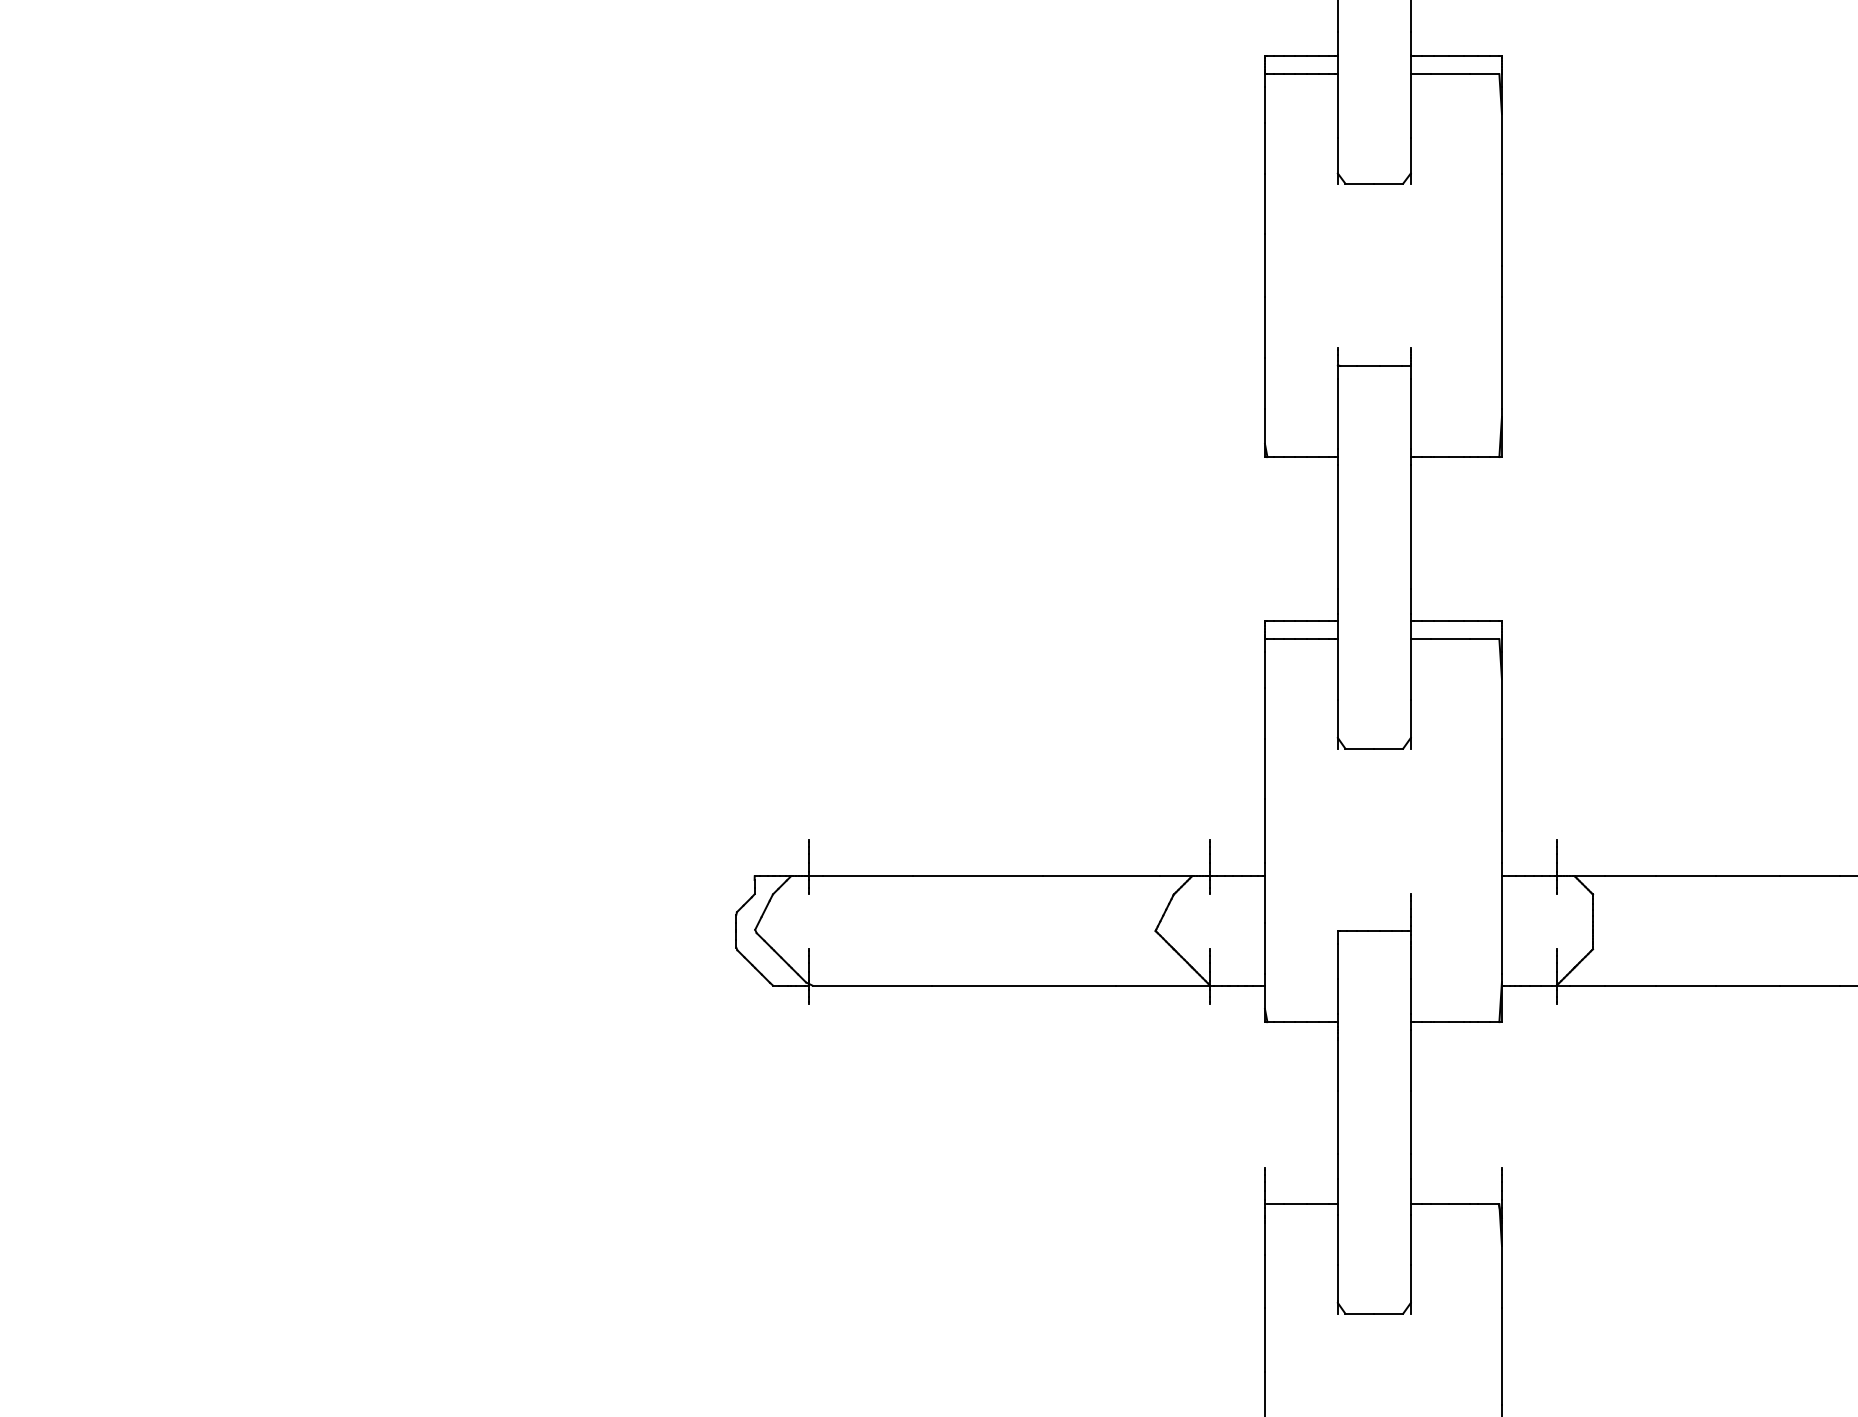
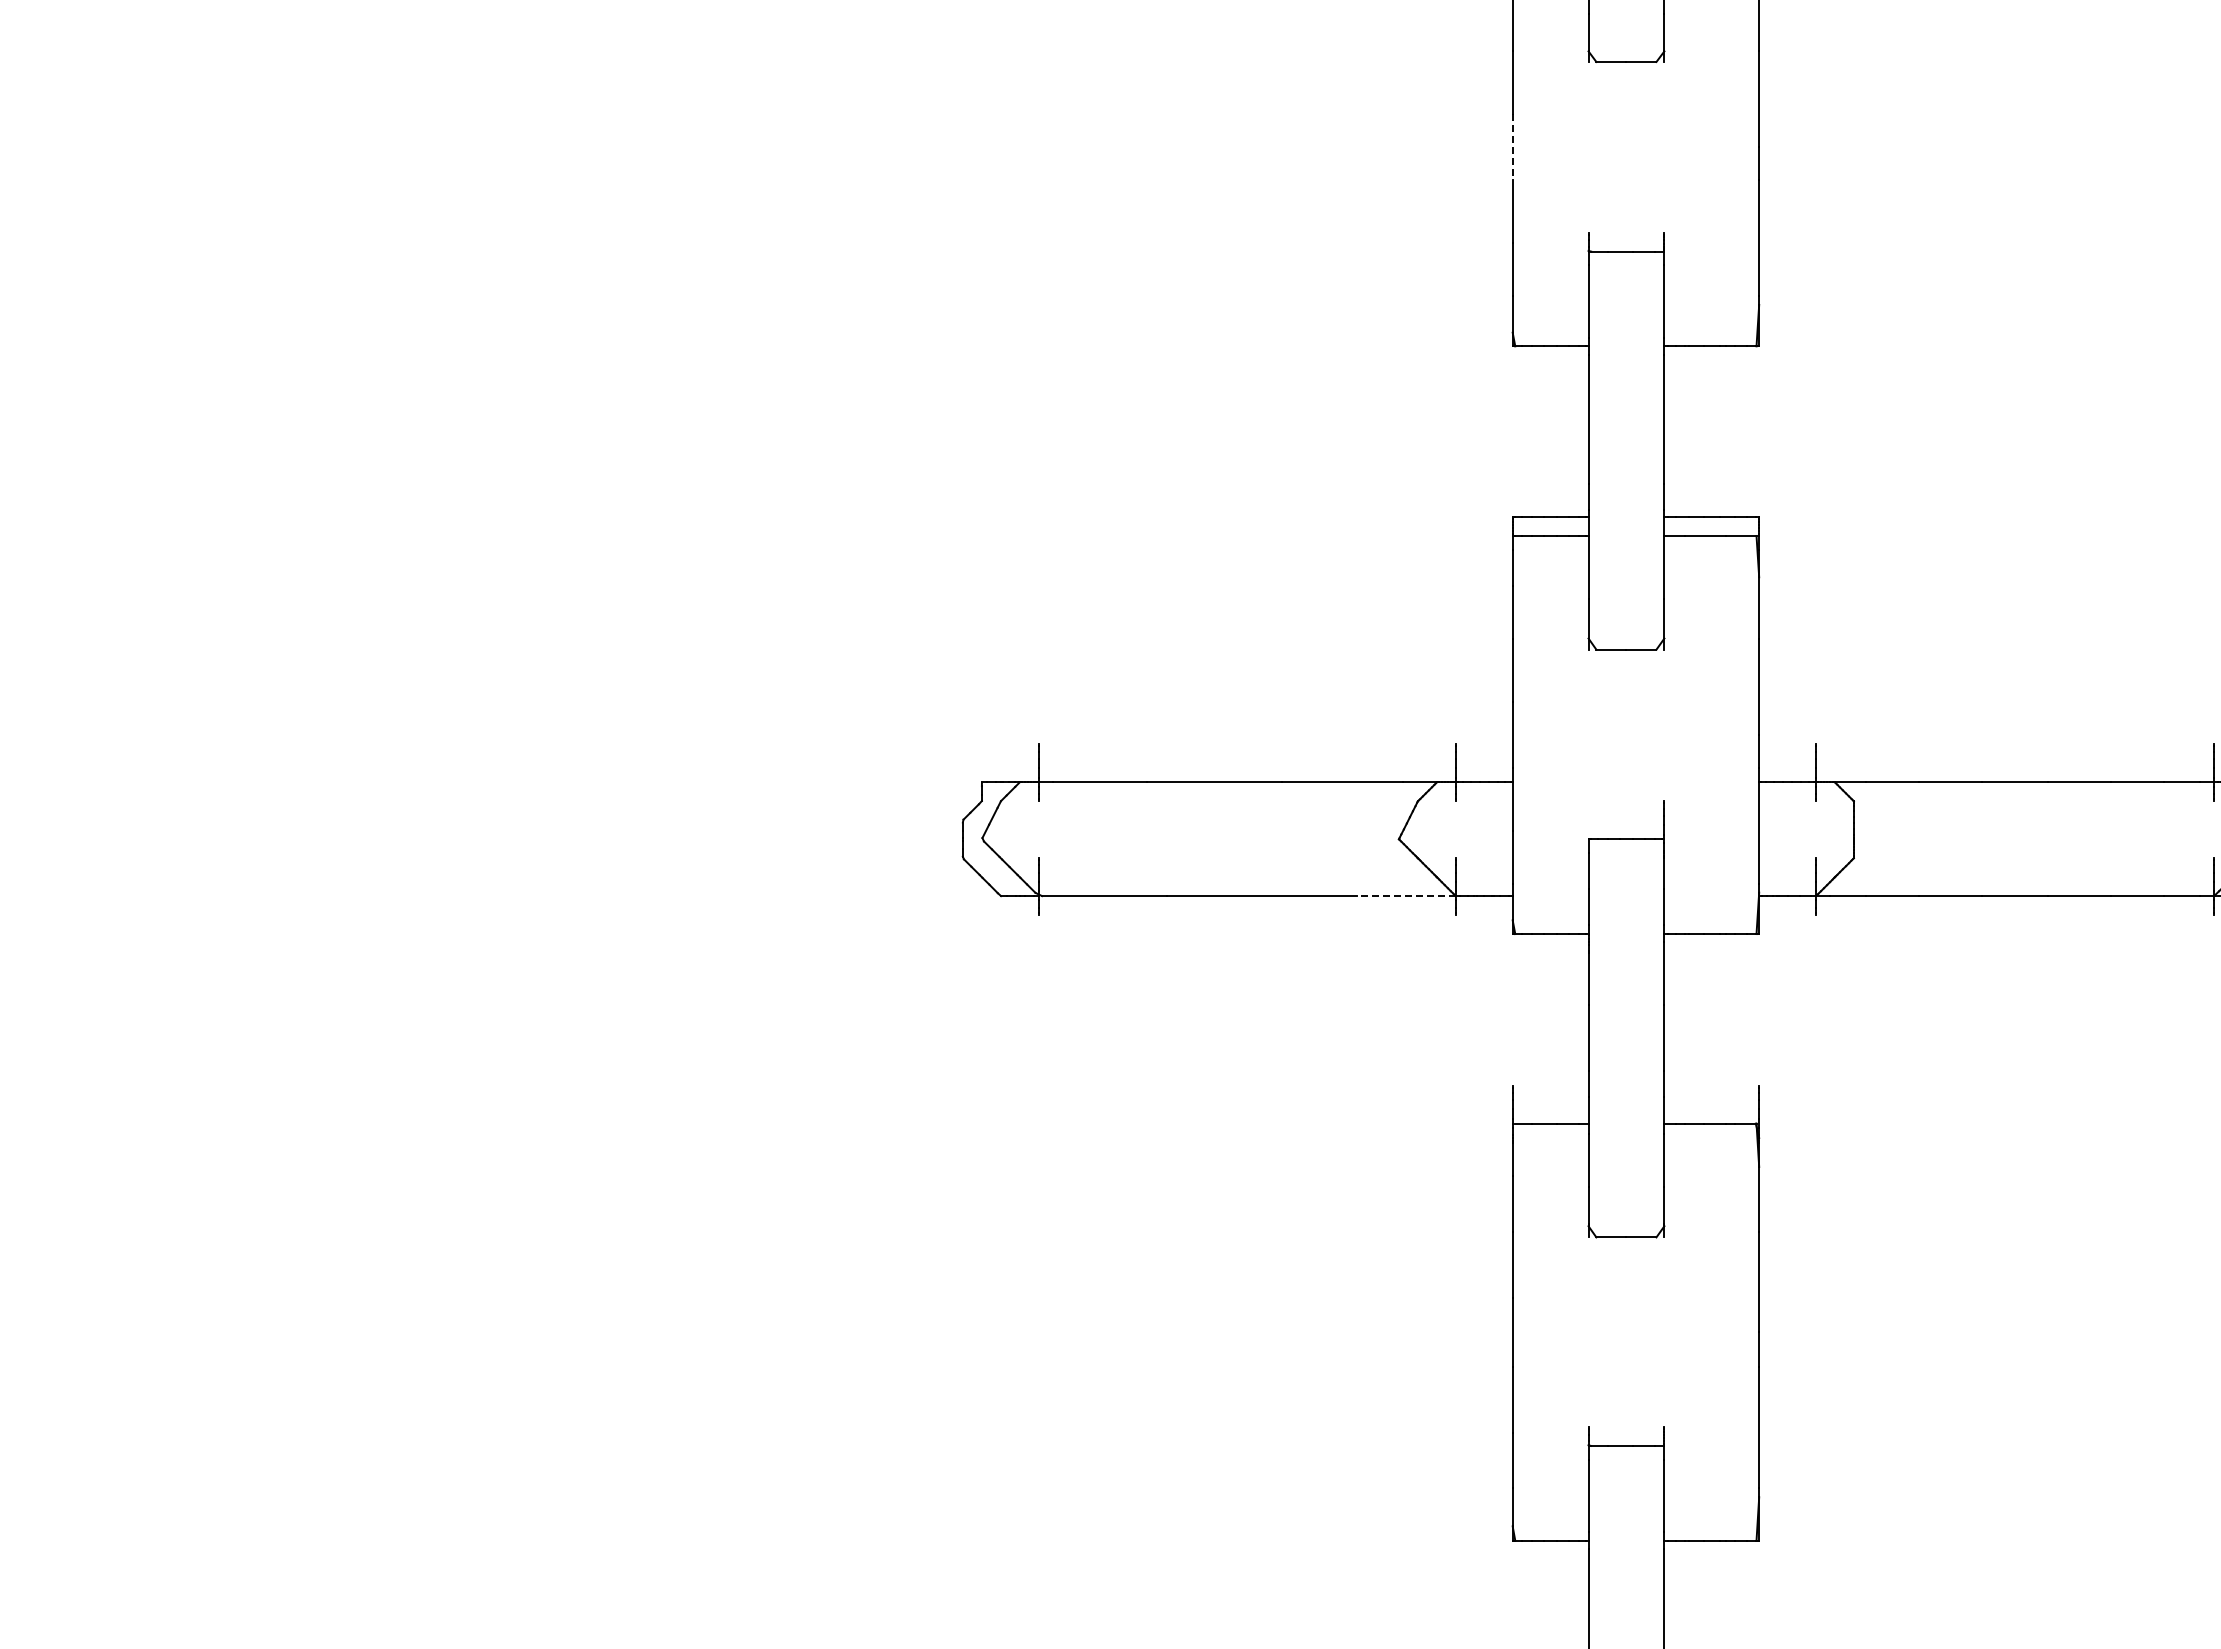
line: (1264, 265) -> (1512, 147), solid -> dashed
line: (1162, 986) -> (1406, 896), solid -> dashed

